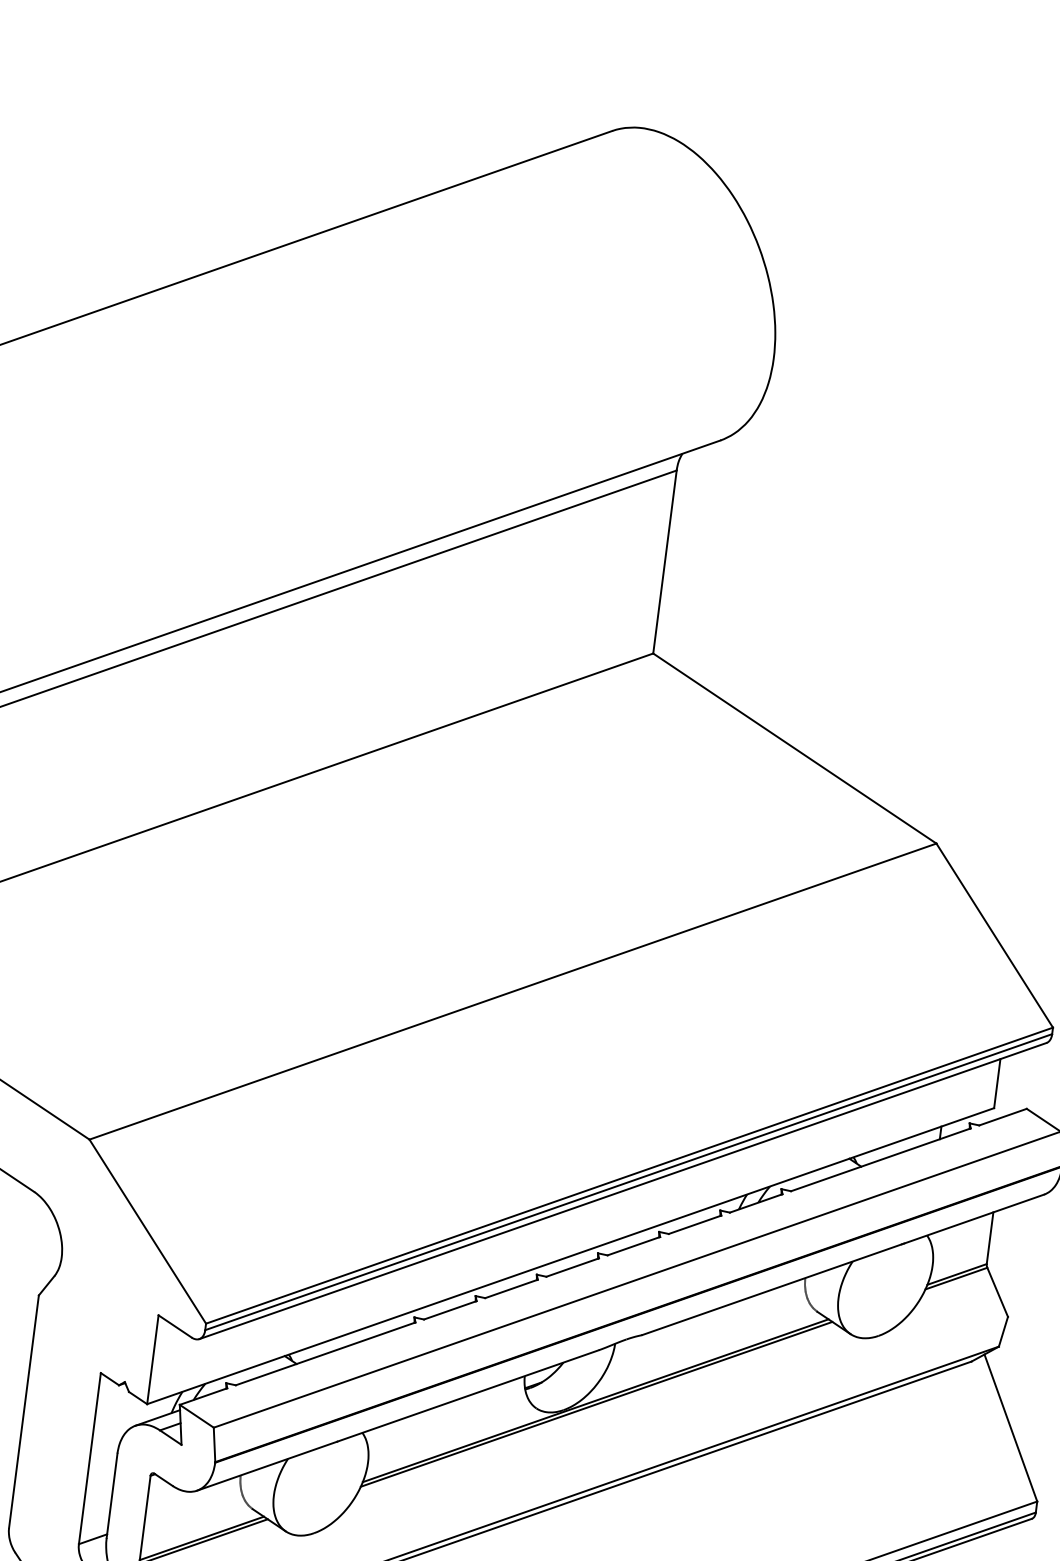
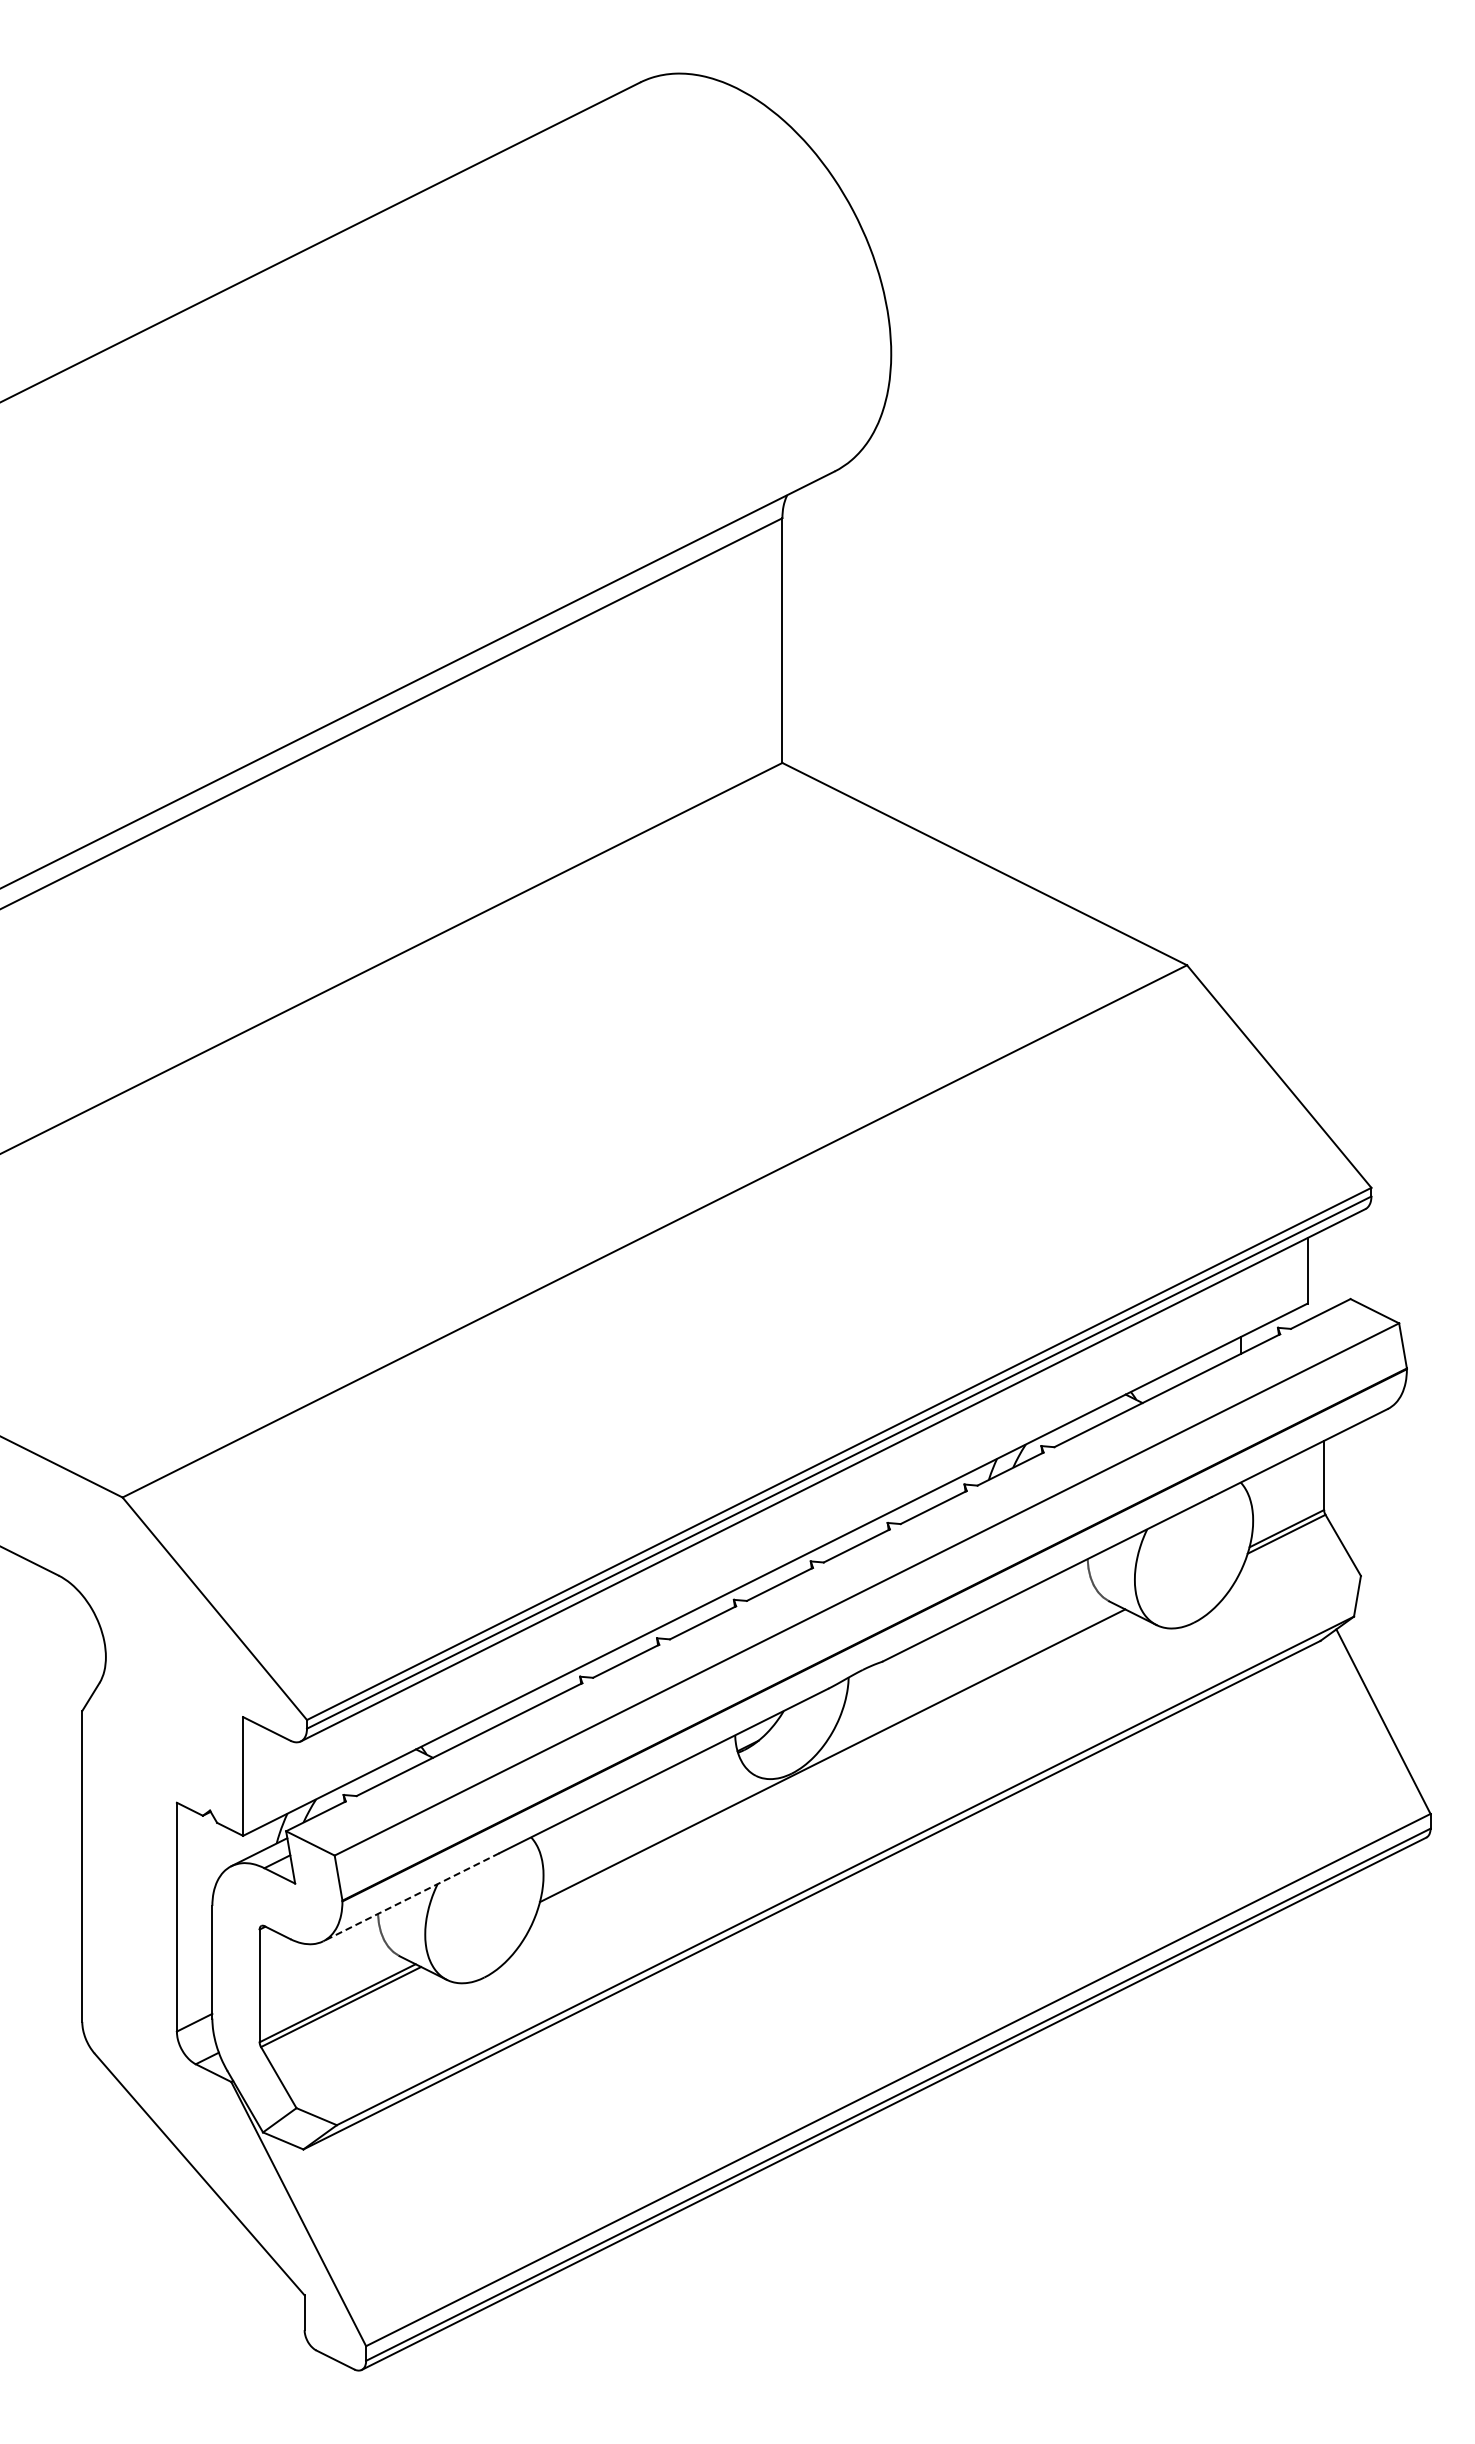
line: (596, 1404) -> (834, 1760), removed
line: (266, 1466) -> (410, 1897), solid -> dashed

